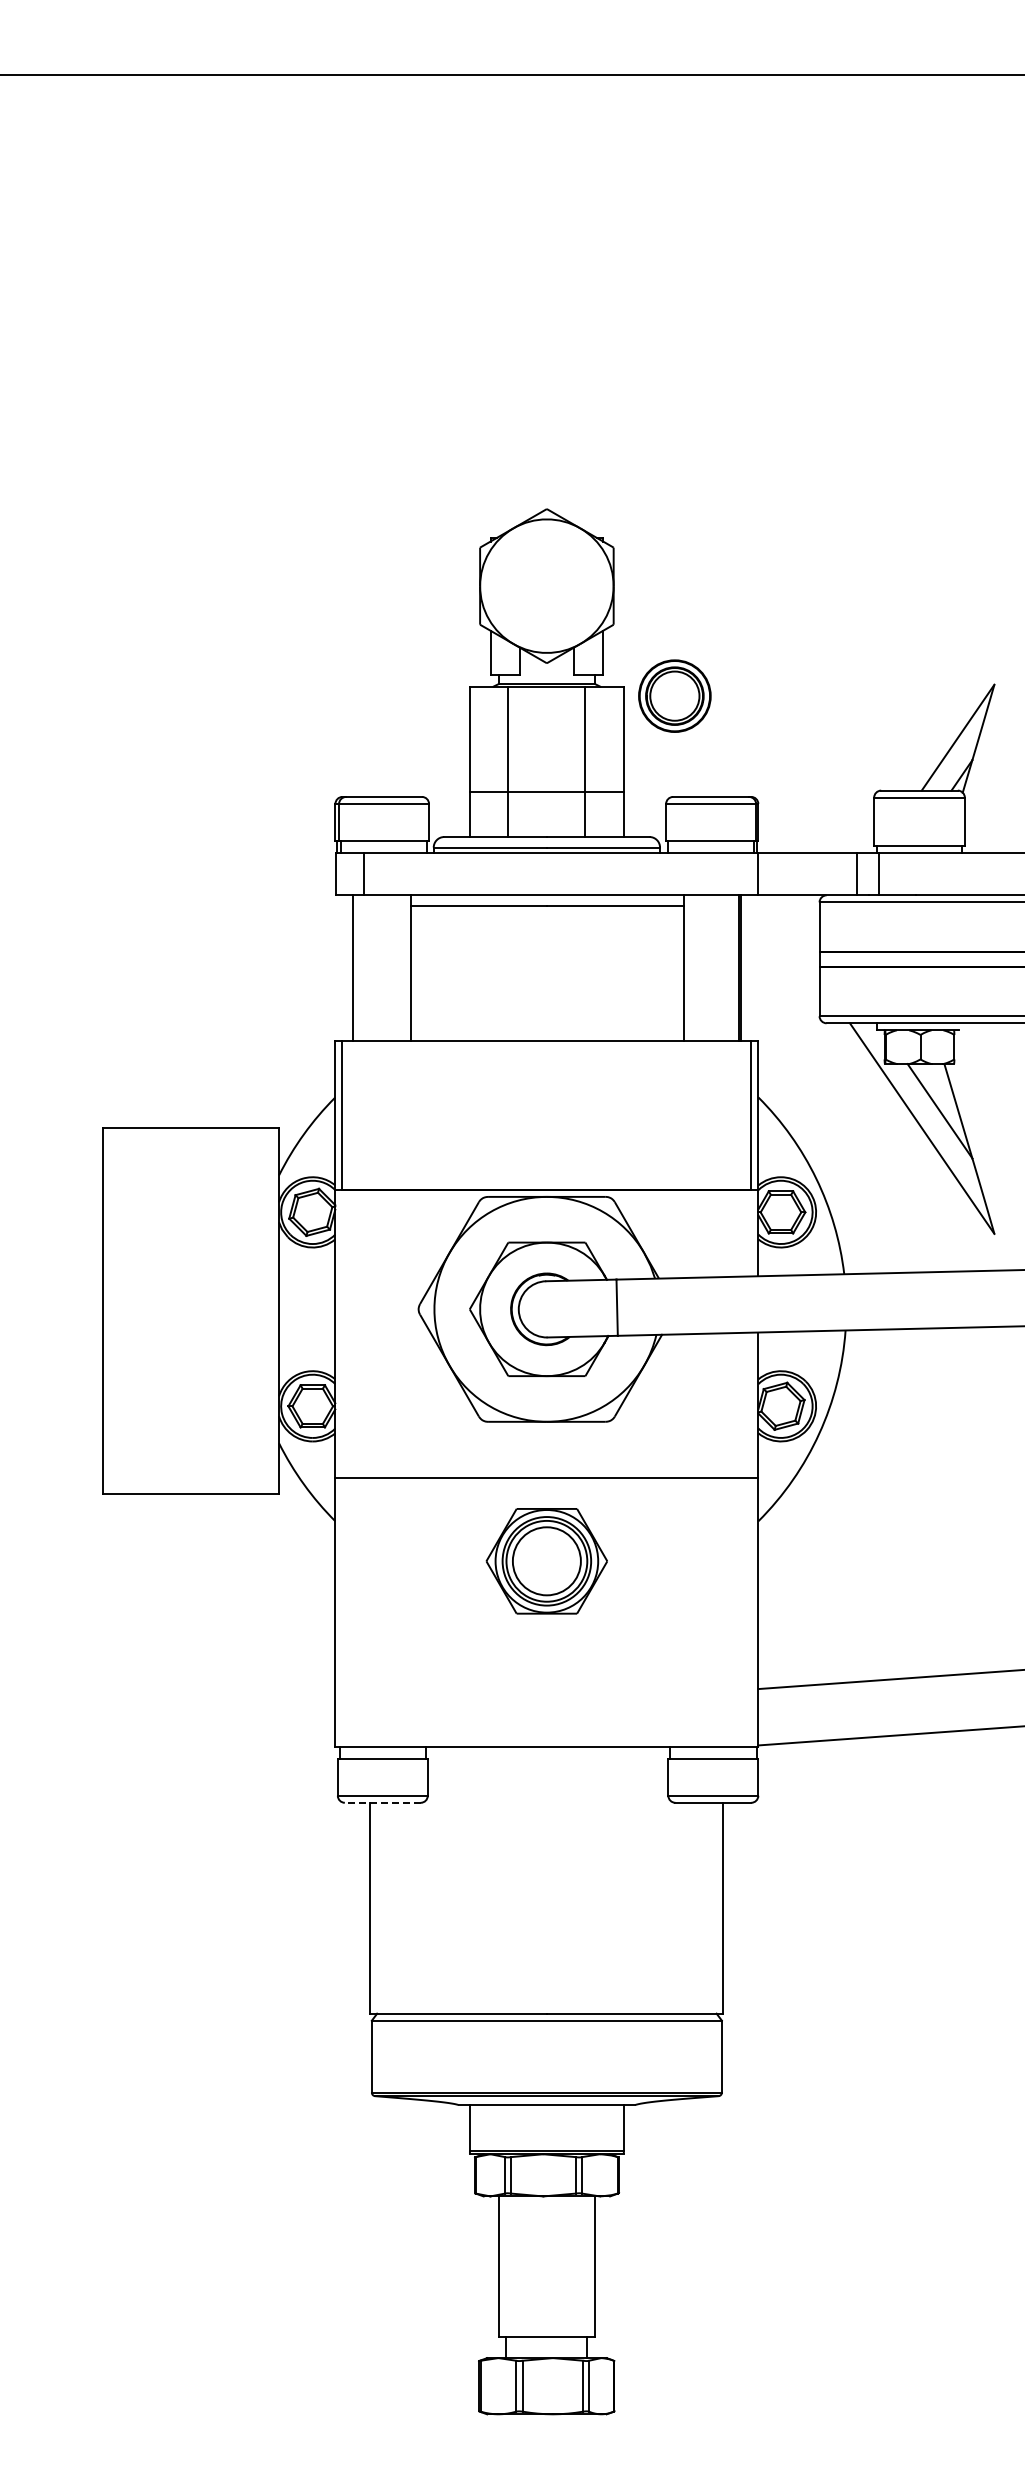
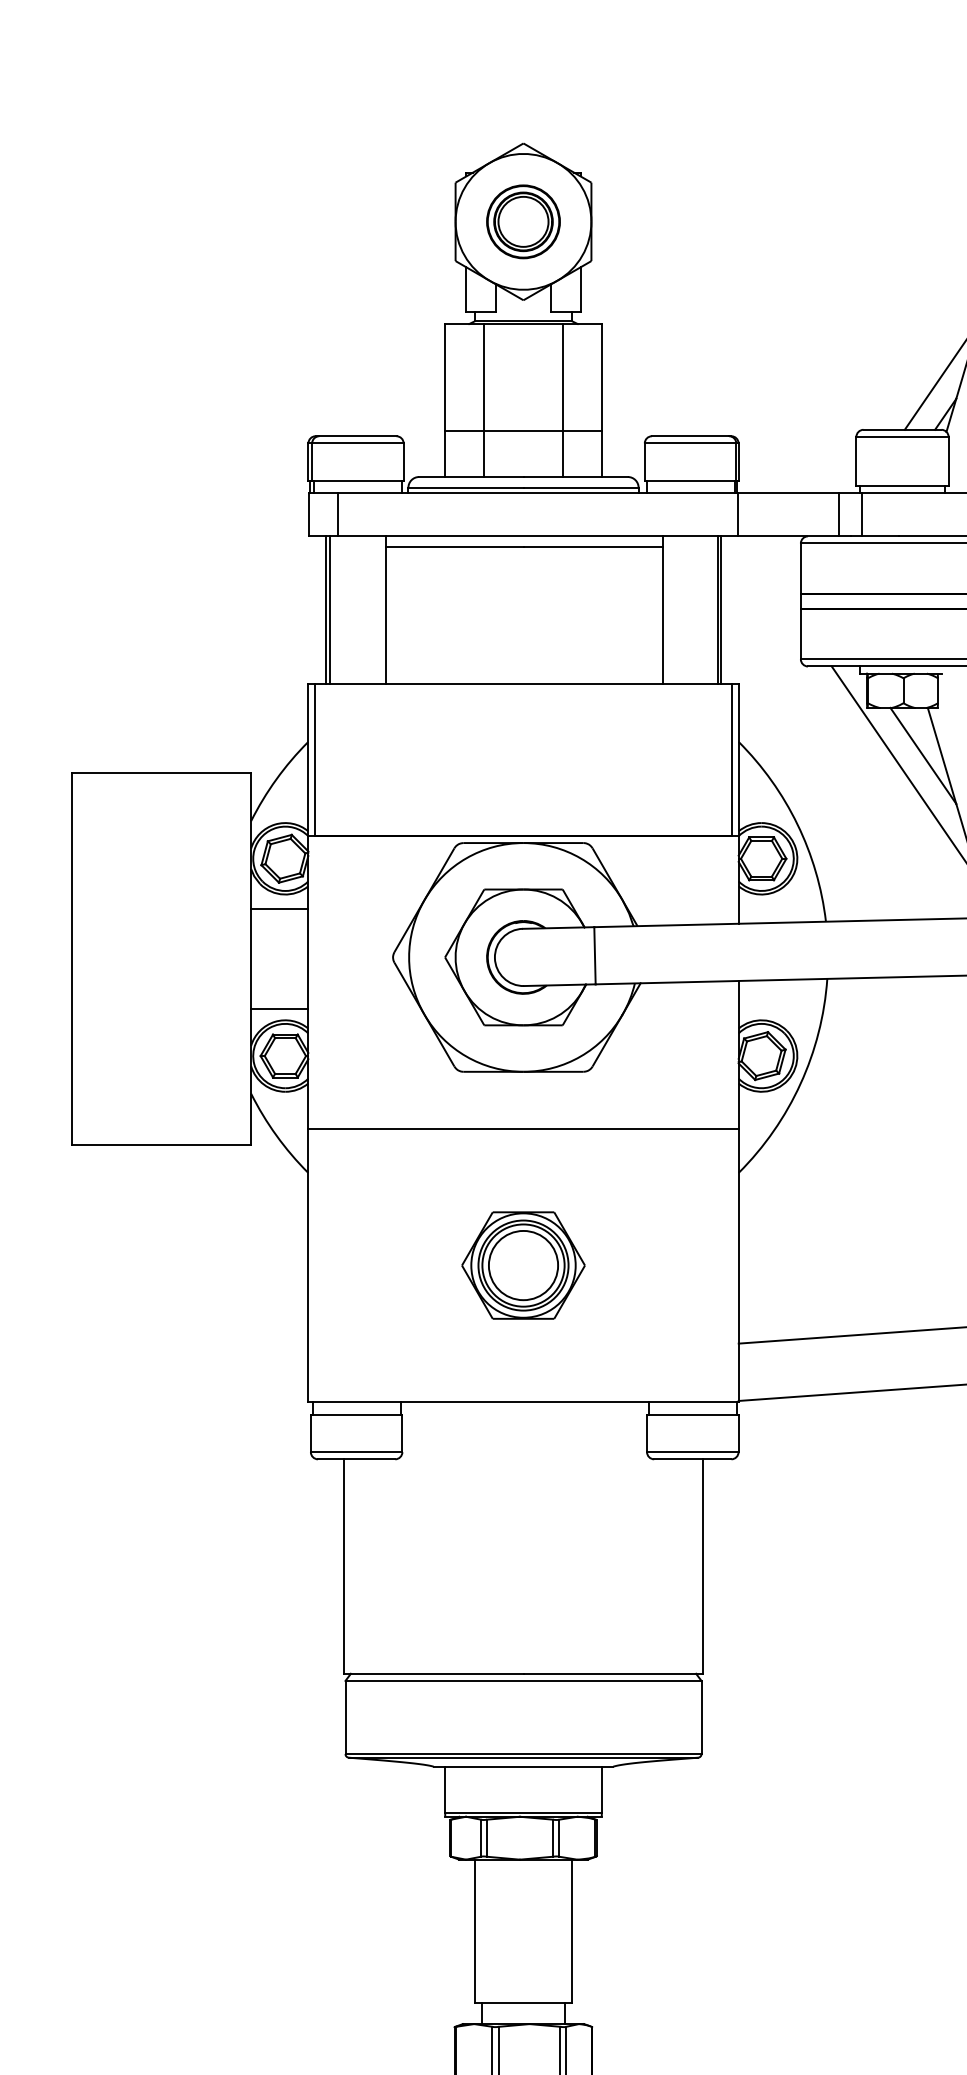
part: (674, 695) -> (523, 221), moved
line: (356, 967) -> (329, 609), added
line: (307, 1261) -> (280, 908), added
line: (307, 1360) -> (280, 1009), added
part: (546, 1561) -> (523, 1265), moved
line: (382, 1802) -> (356, 1459), dashed -> solid

